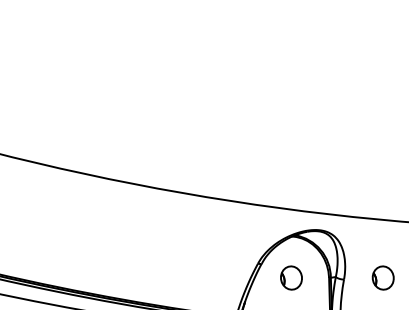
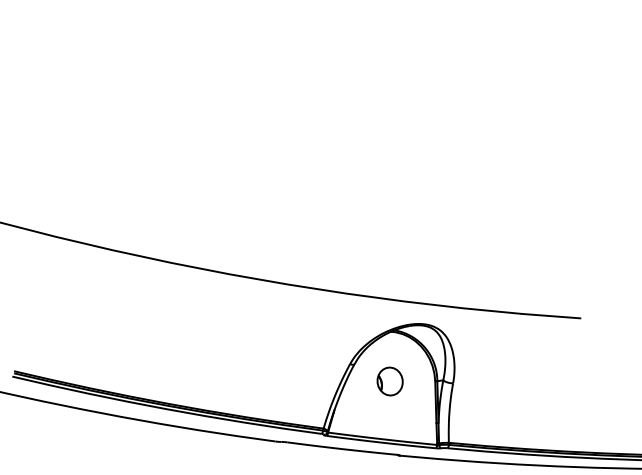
part: (382, 278) -> (499, 381), removed

